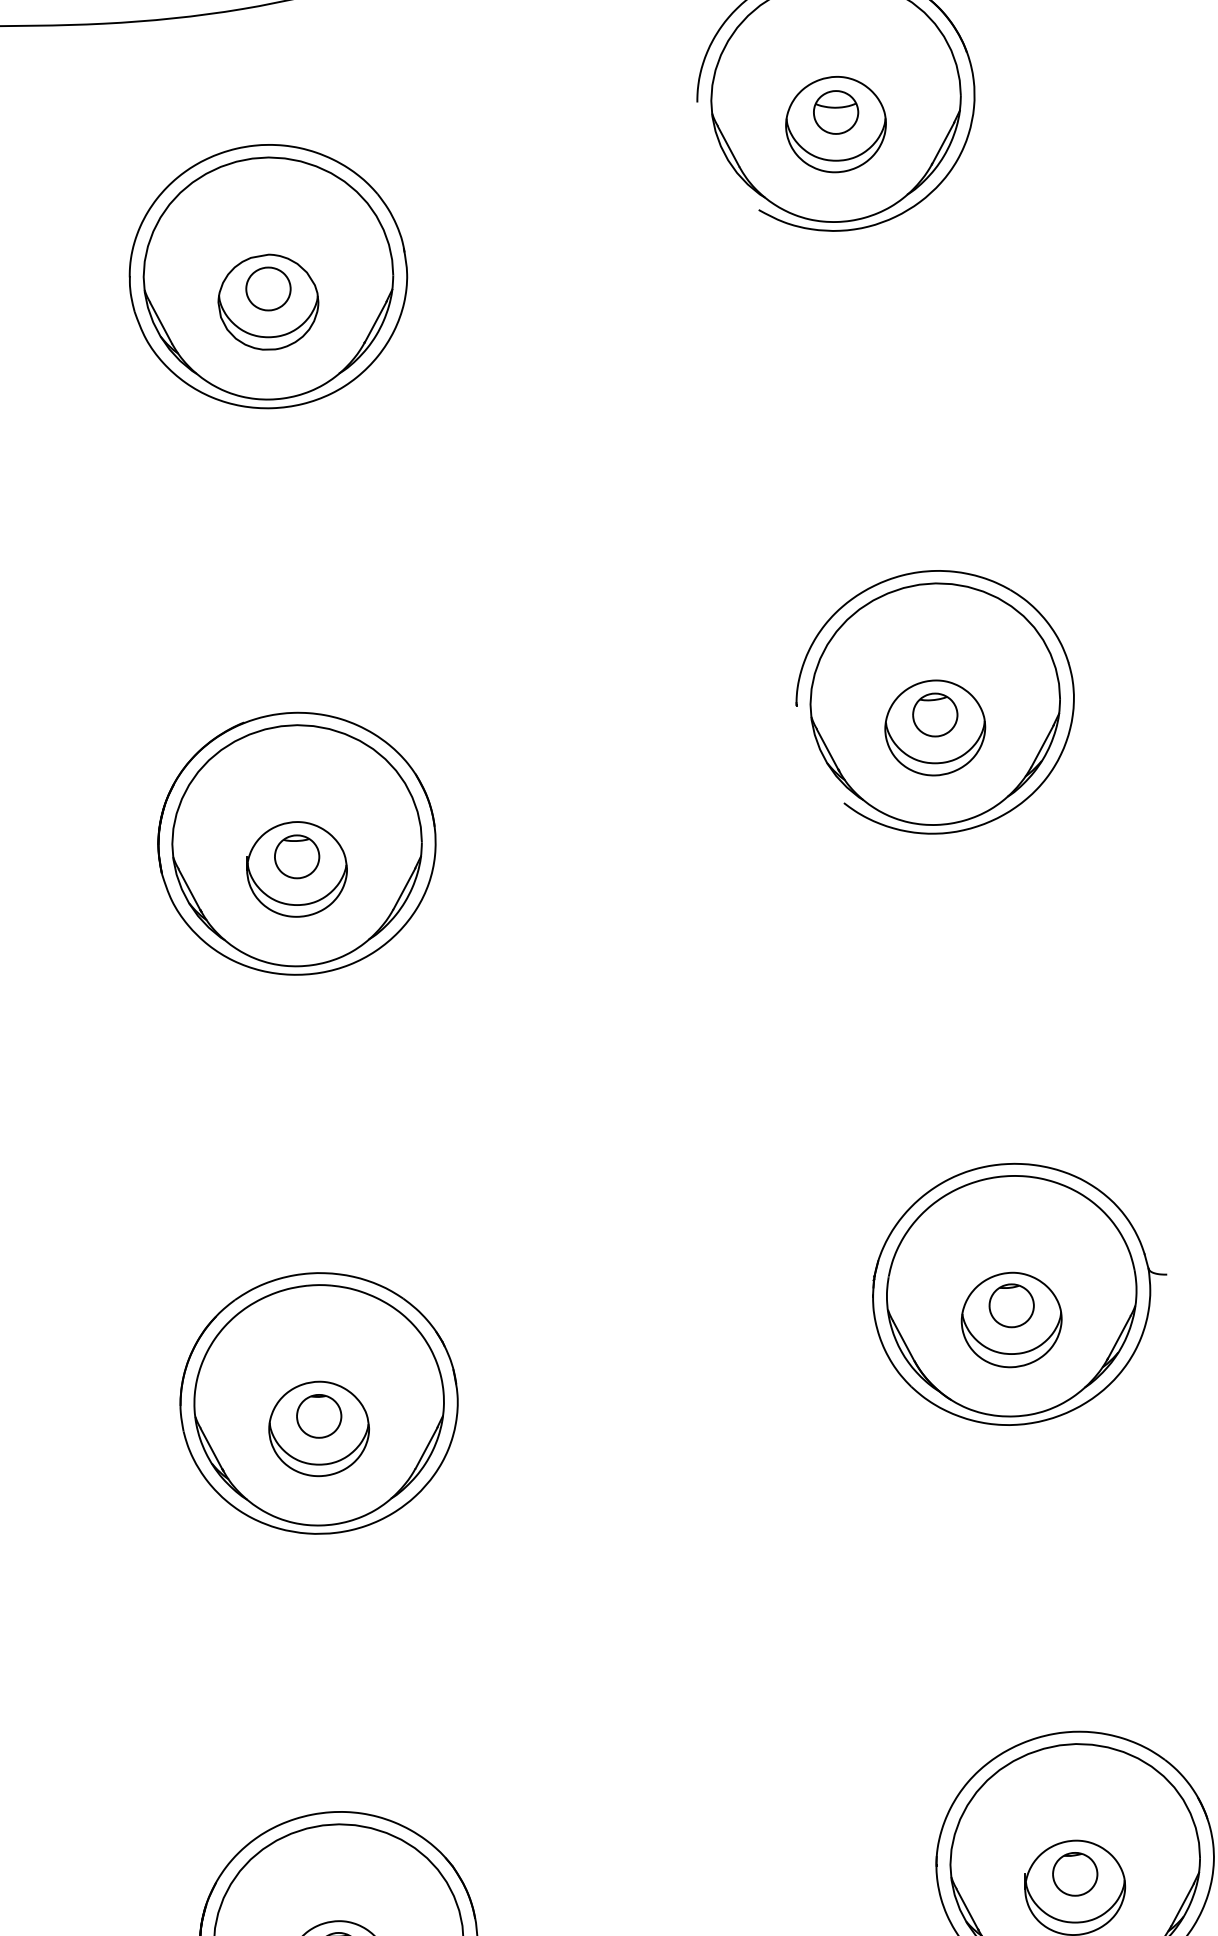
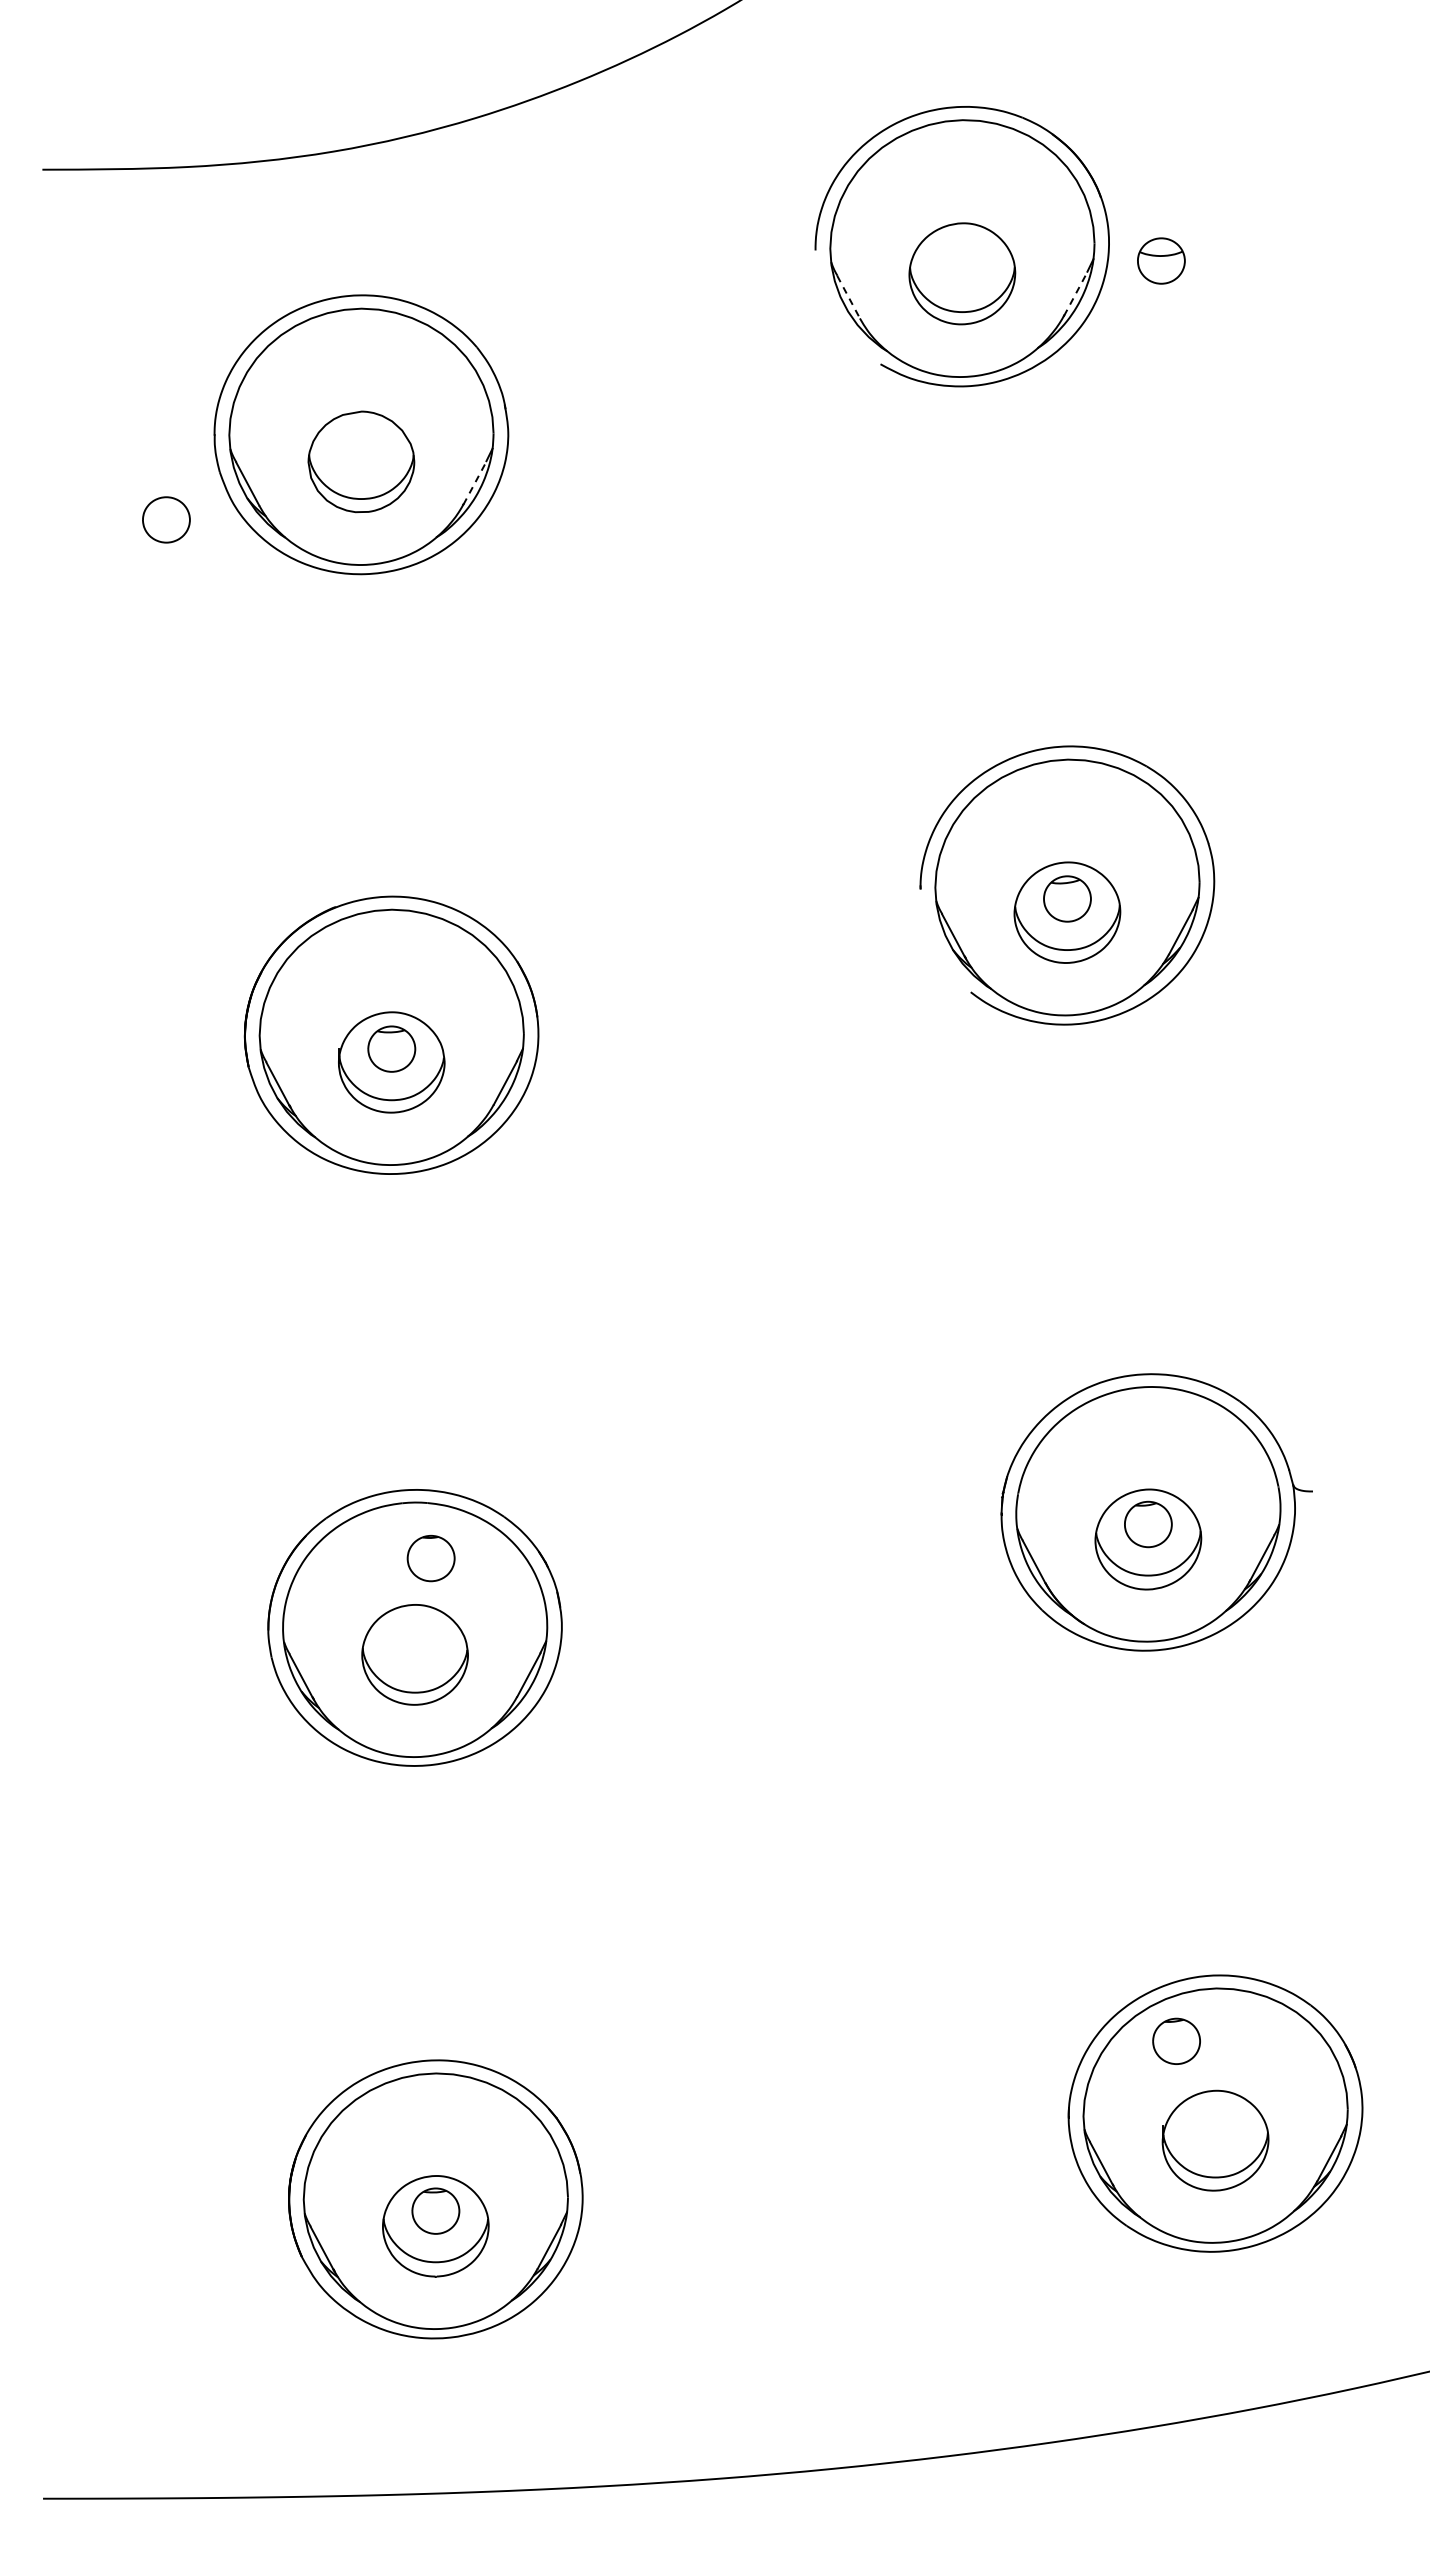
part: (836, 111) -> (1161, 260), moved
line: (942, 143) -> (1075, 293), solid -> dashed
line: (728, 146) -> (848, 297), solid -> dashed
part: (268, 288) -> (166, 519), moved
line: (376, 322) -> (475, 483), solid -> dashed
part: (318, 1416) -> (430, 1558), moved
part: (1075, 1873) -> (1176, 2040), moved

